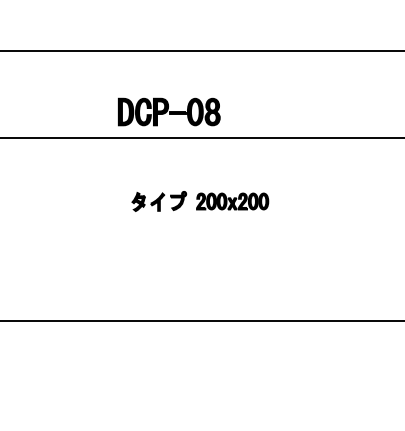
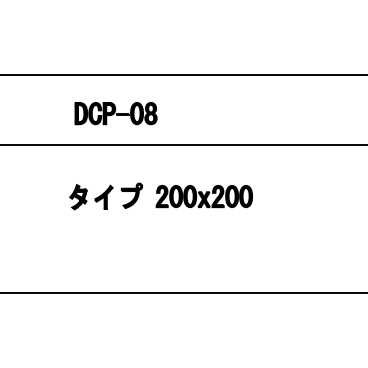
part: (168, 111) -> (115, 113), moved
part: (199, 201) -> (160, 196), size x1.67

